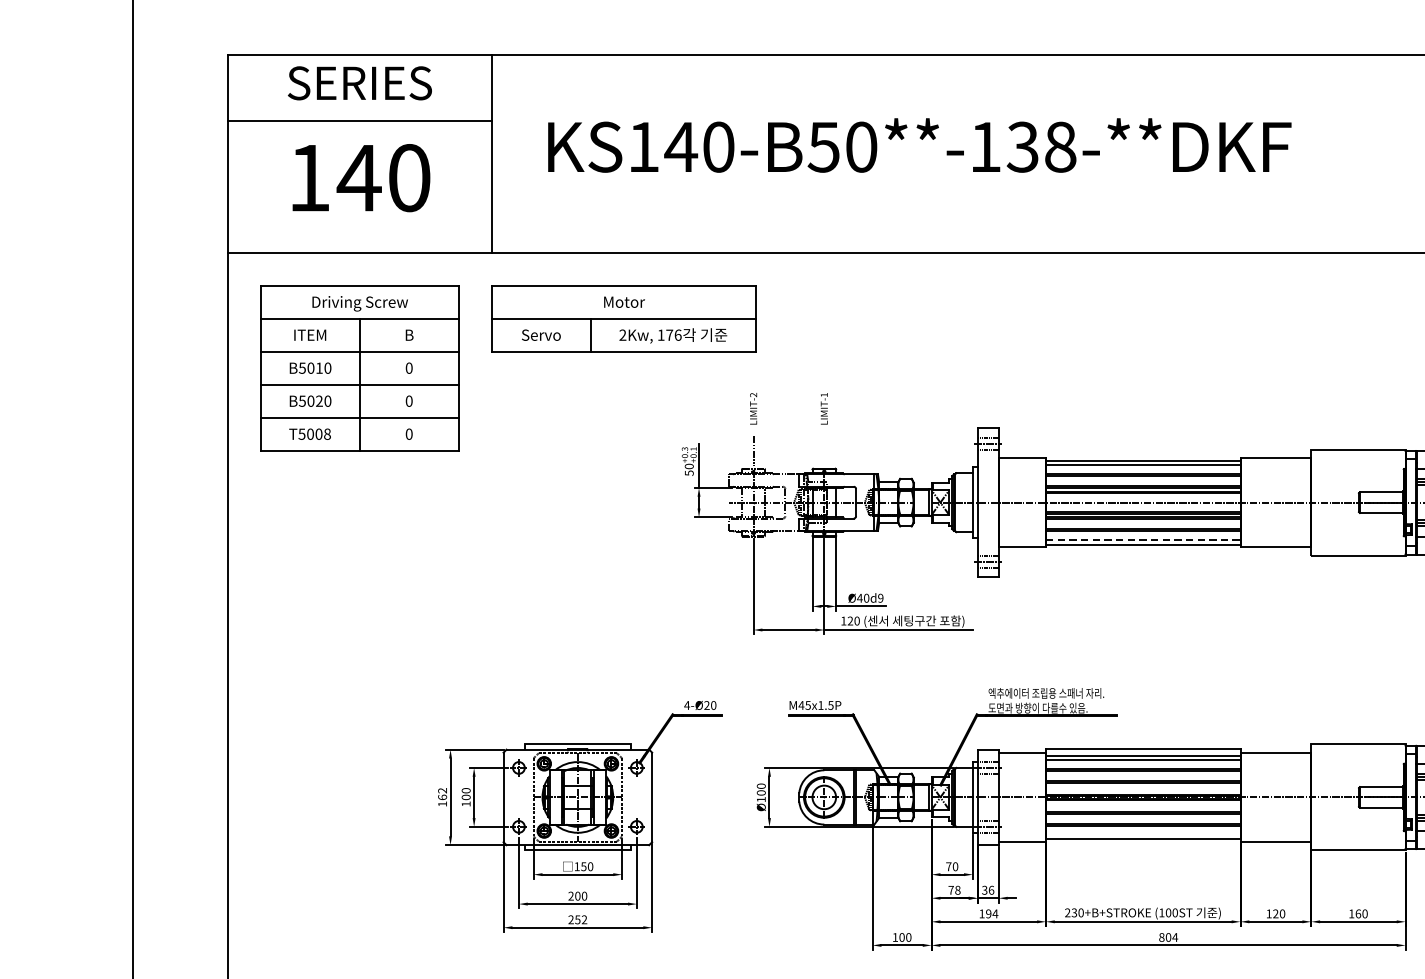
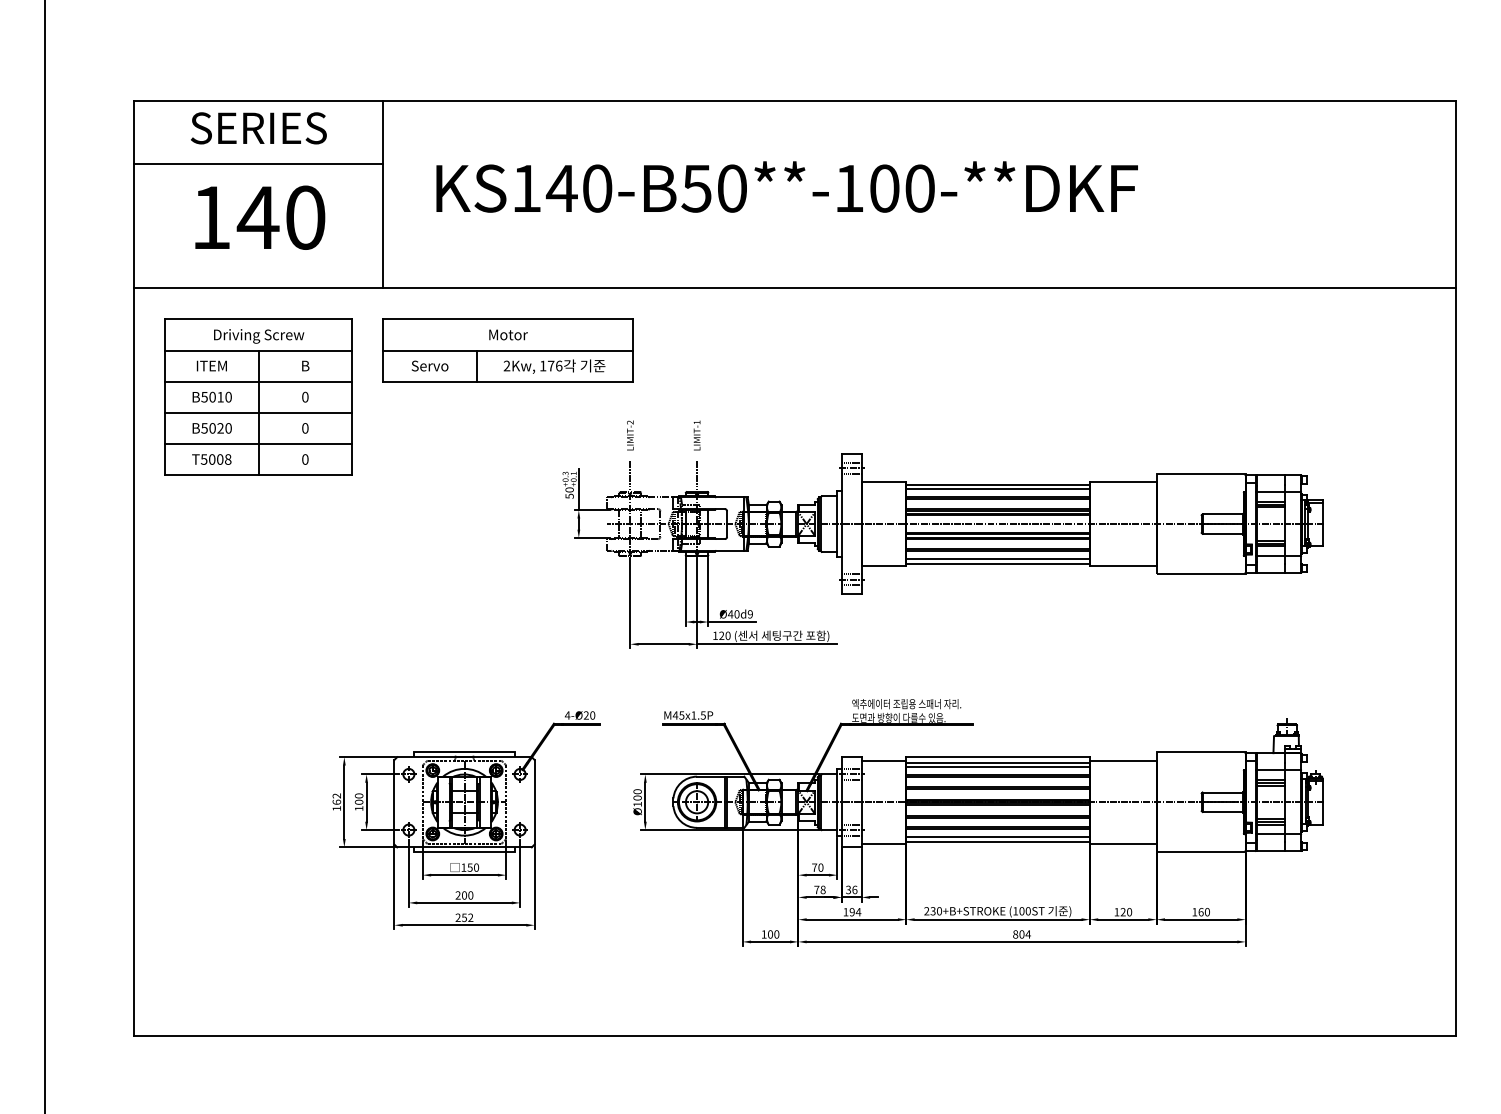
text: (1040, 147) -> (901, 188), KS140-B50**-138-**DKF -> KS140-B50**-100-**DKF
line: (824, 451) -> (697, 475), added
line: (1143, 540) -> (998, 559), dashed -> solid
line: (1142, 834) -> (997, 837), added

